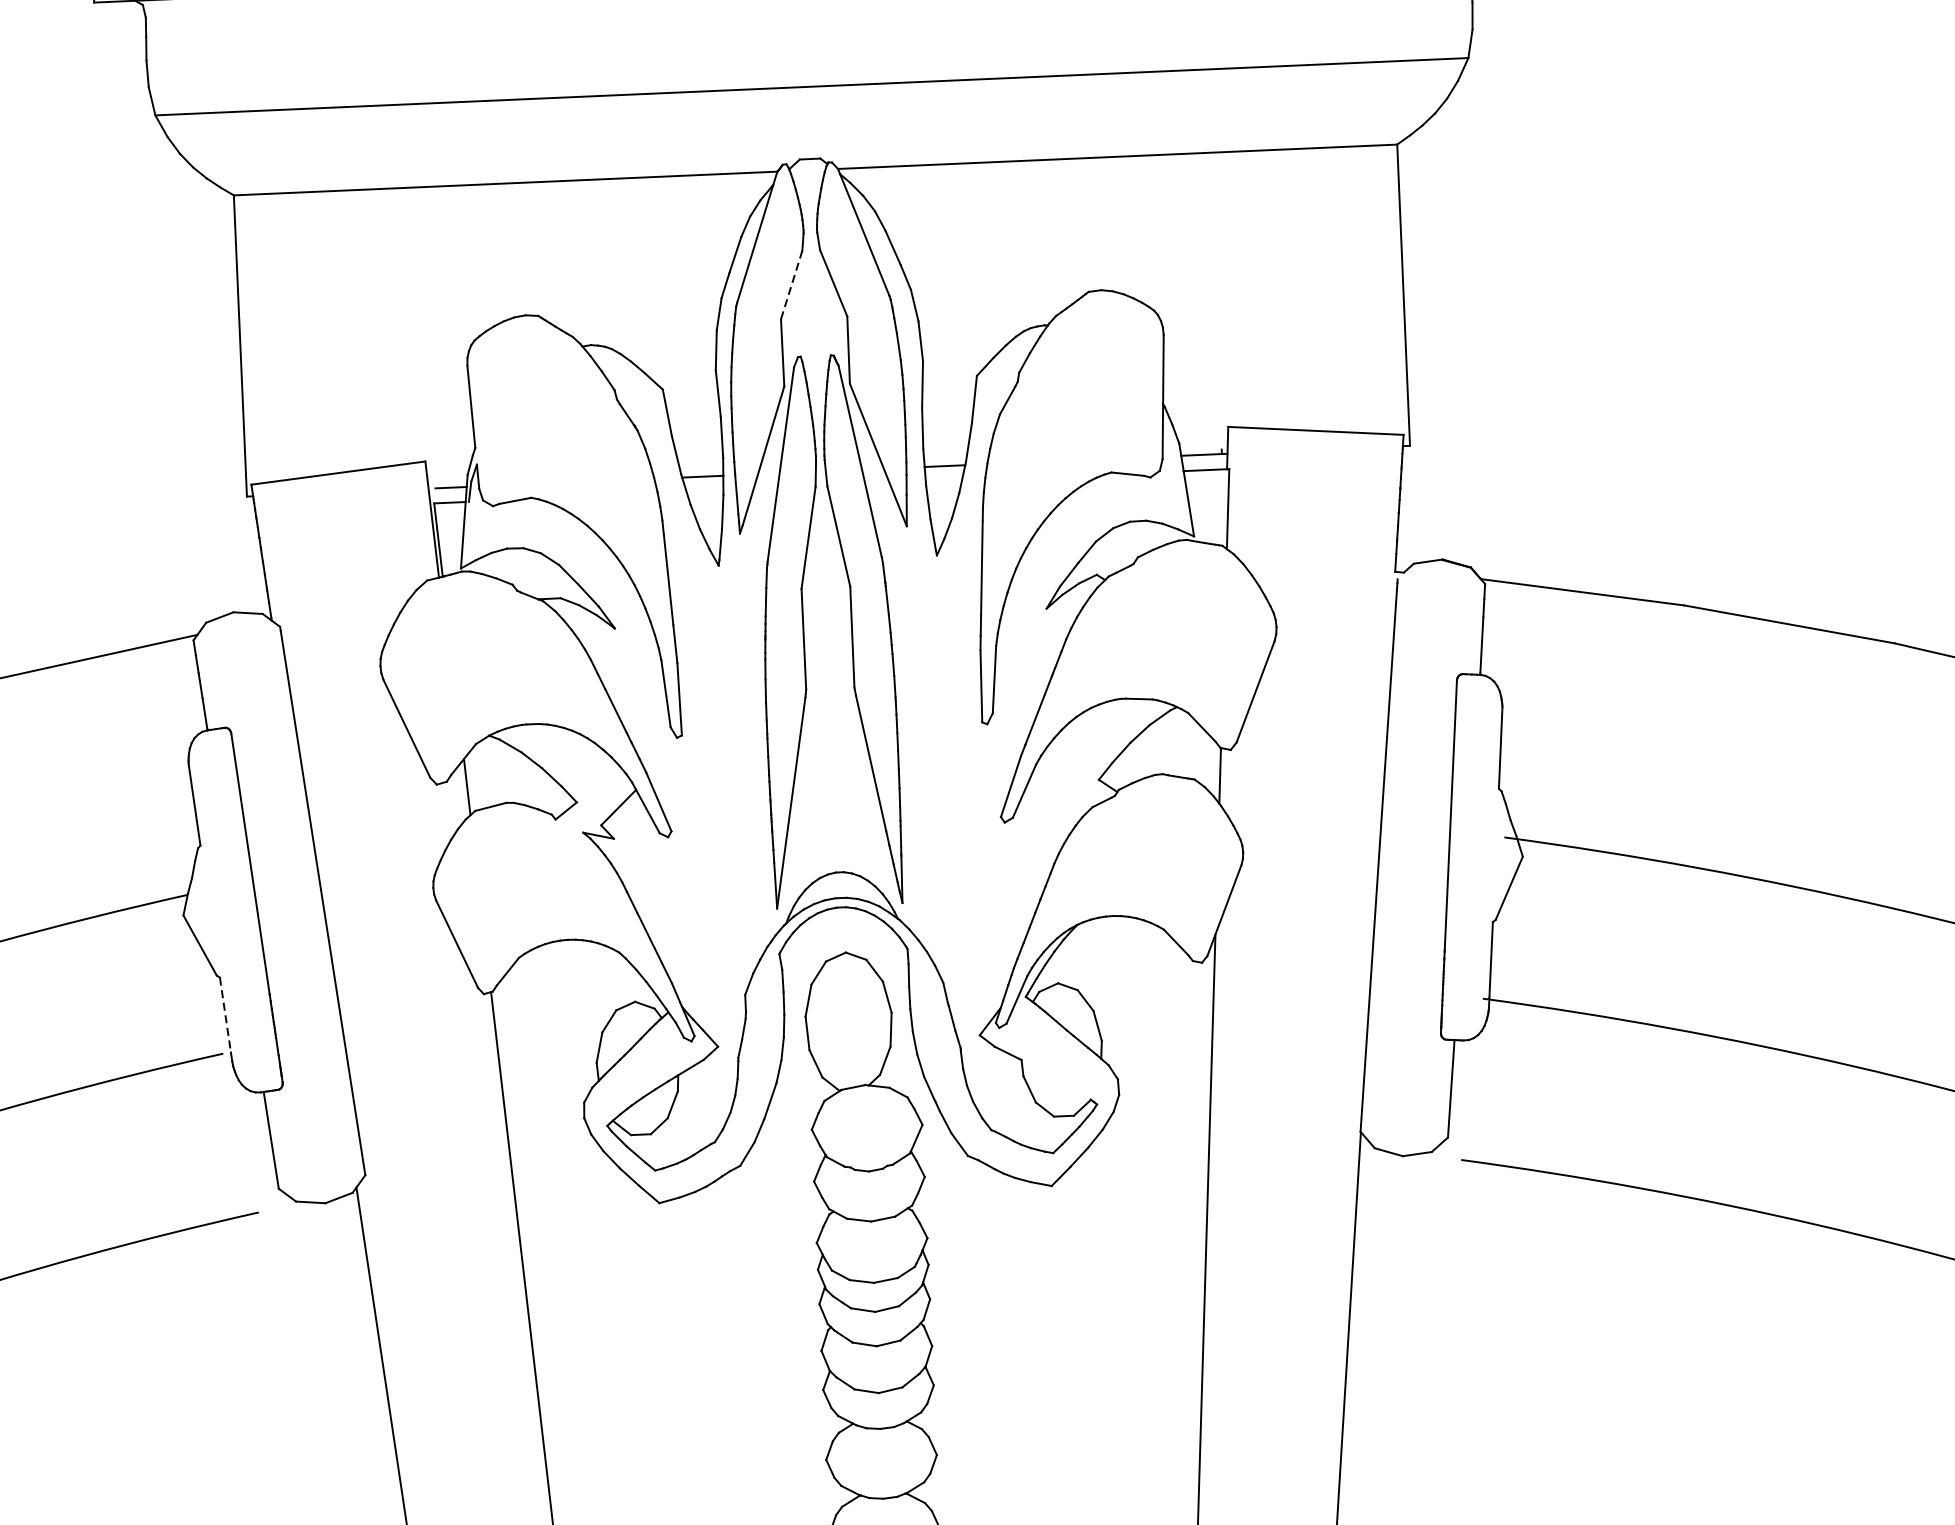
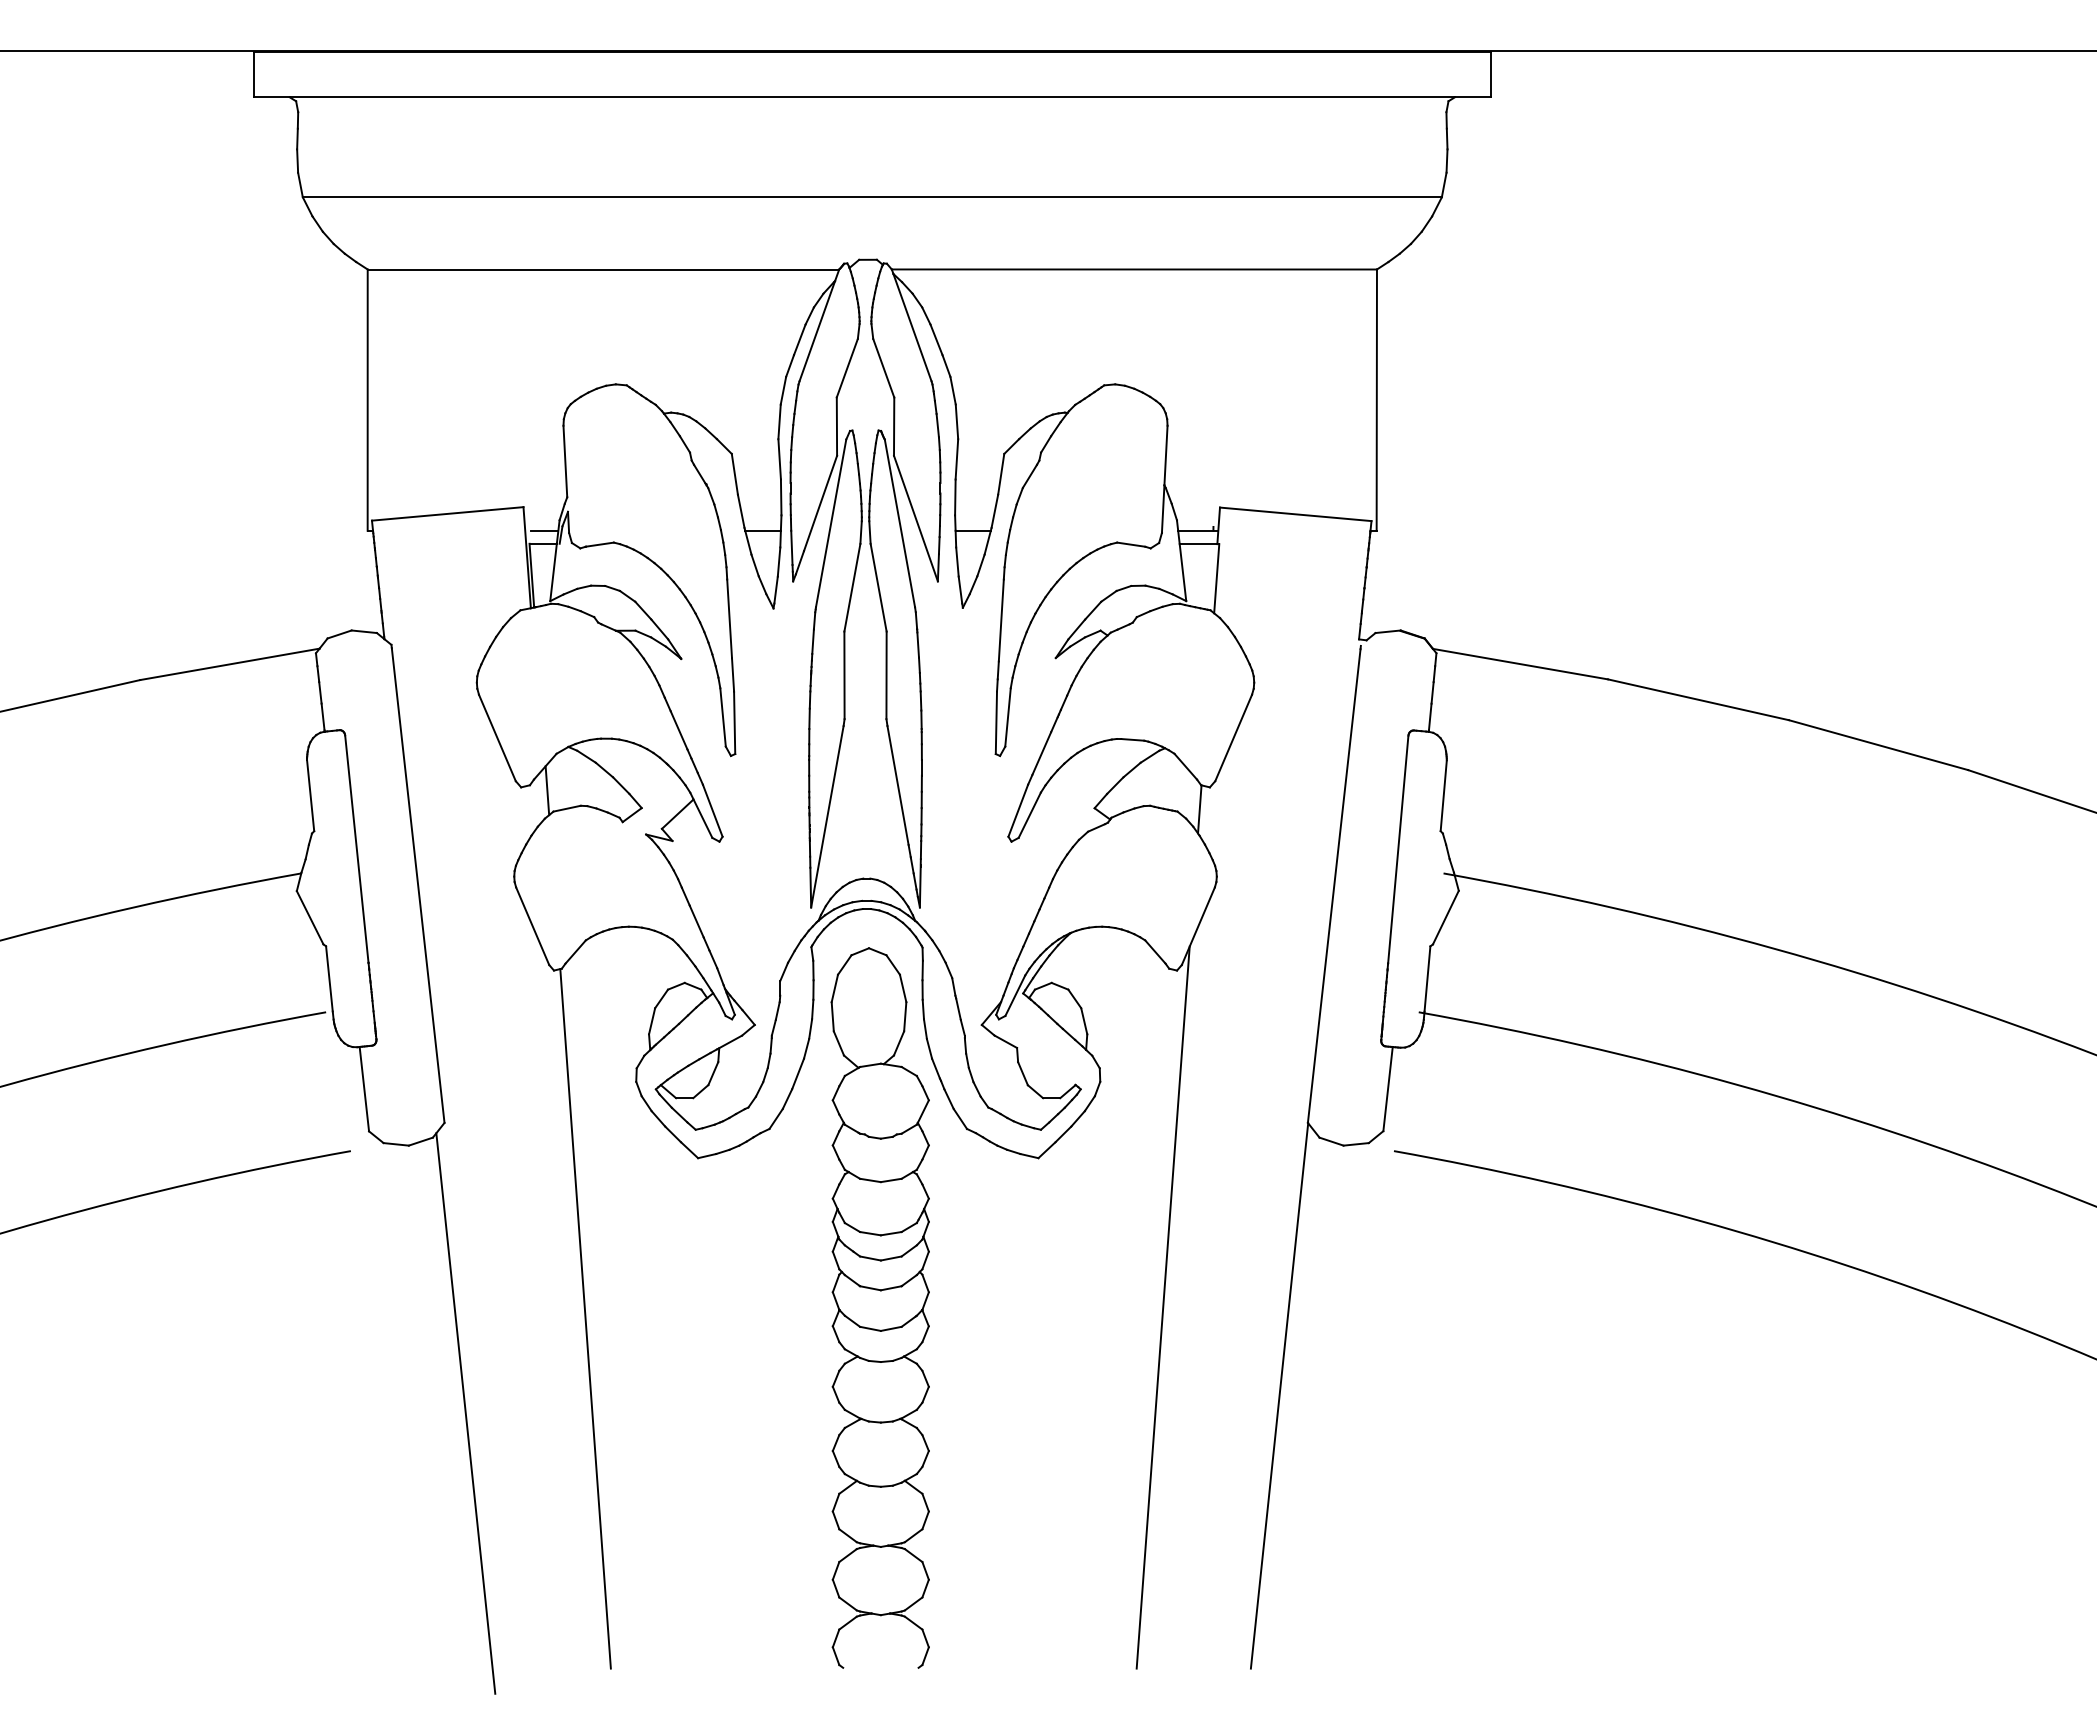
line: (791, 285) -> (847, 368), dashed -> solid
line: (225, 1014) -> (329, 978), dashed -> solid

